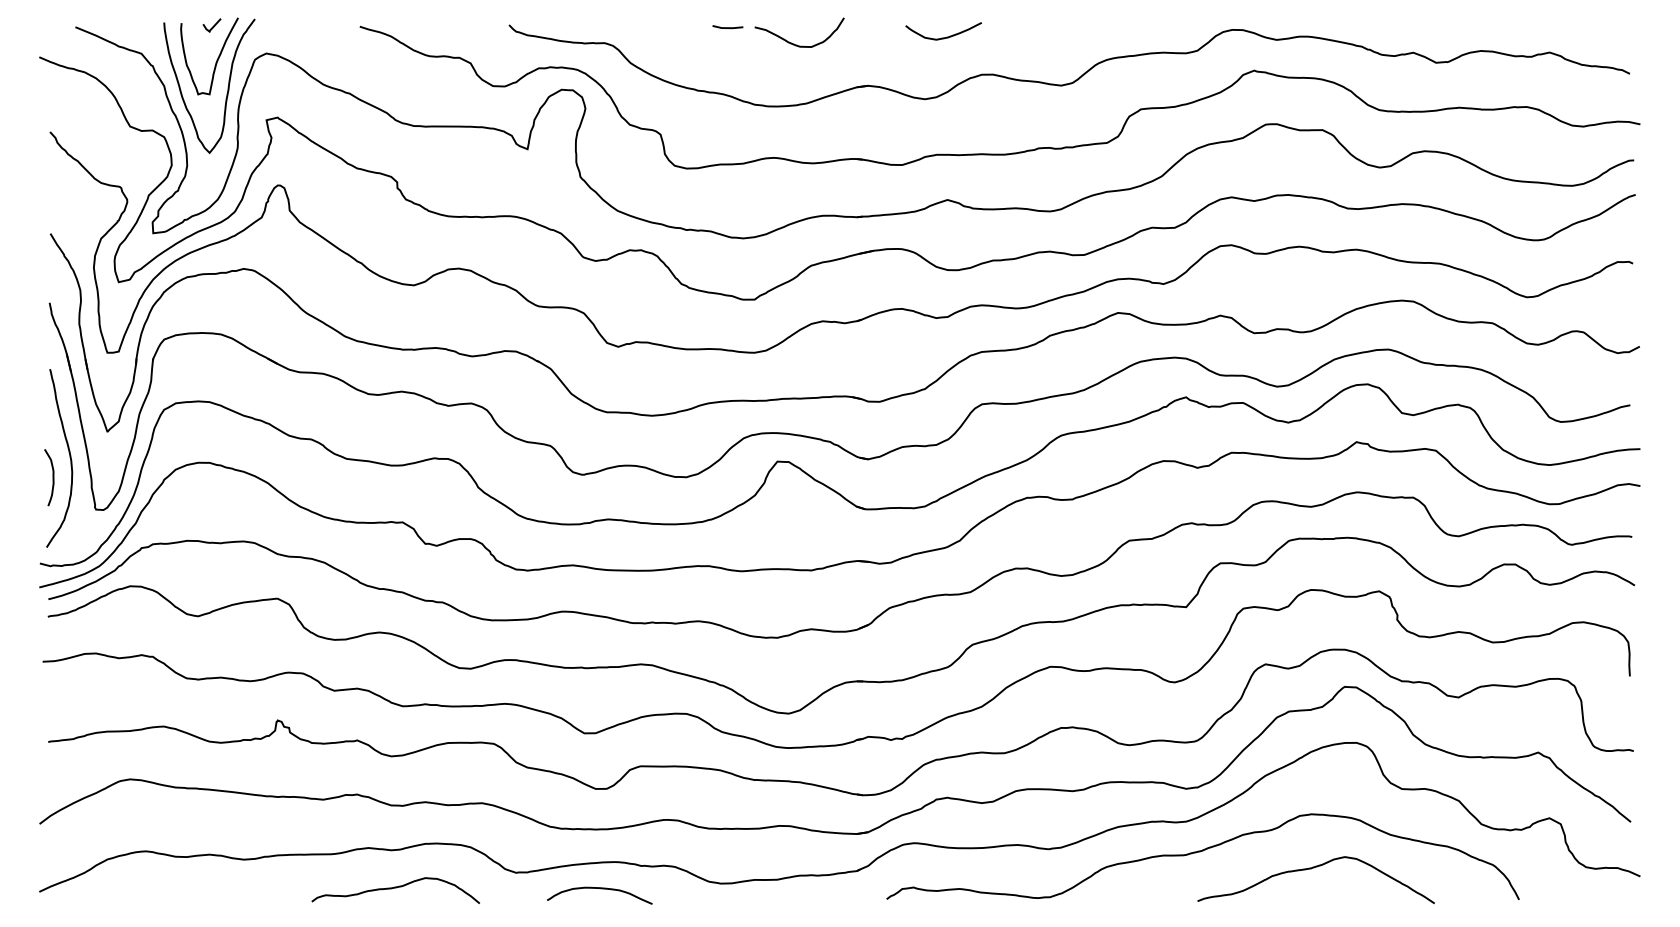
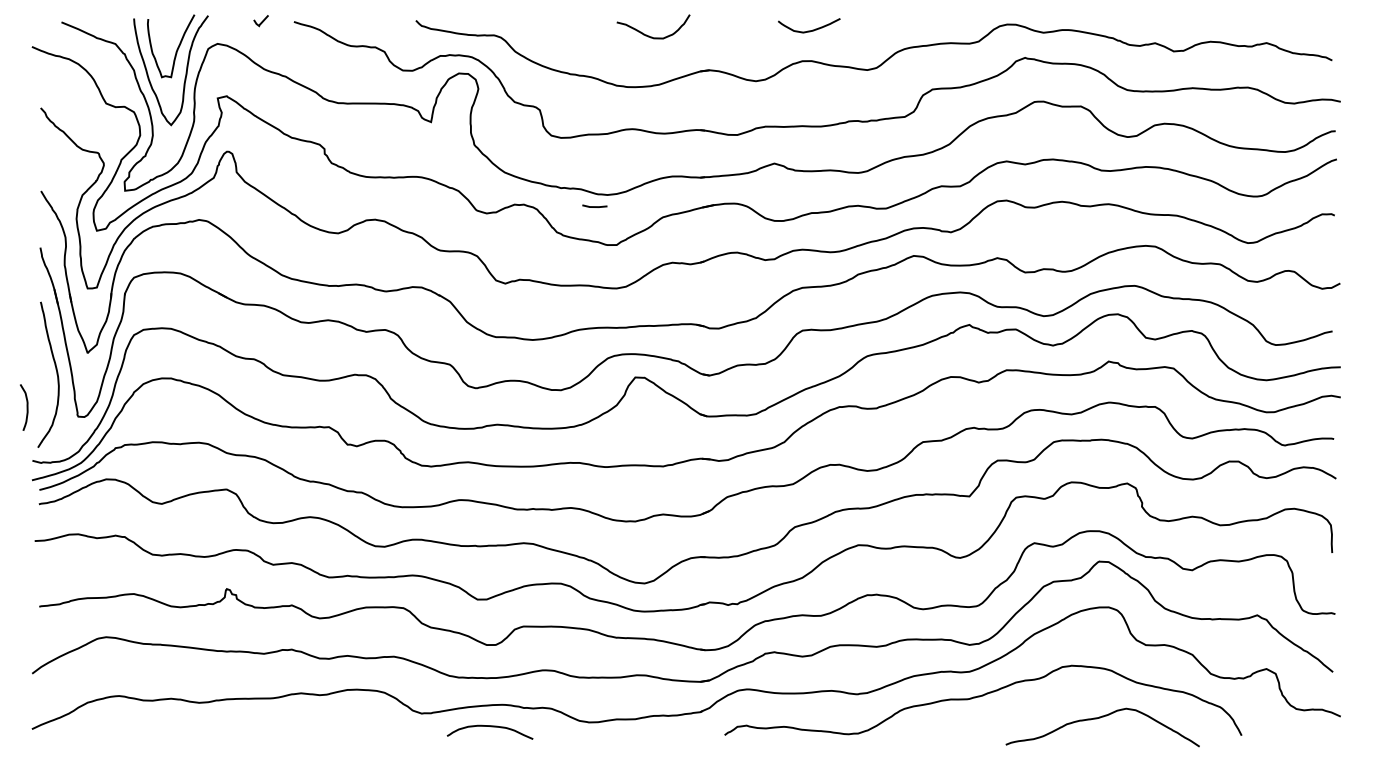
curve: (212, 26) -> (261, 21), moved
line: (727, 27) -> (594, 206), moved
curve: (947, 35) -> (812, 29), moved
curve: (52, 477) -> (26, 407), moved
curve: (1313, 869) -> (1100, 718), moved
curve: (395, 888) -> (323, 726), removed

